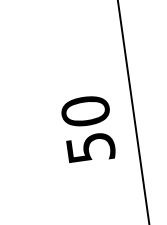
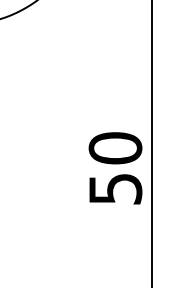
text: (88, 129) -> (115, 168), moved

